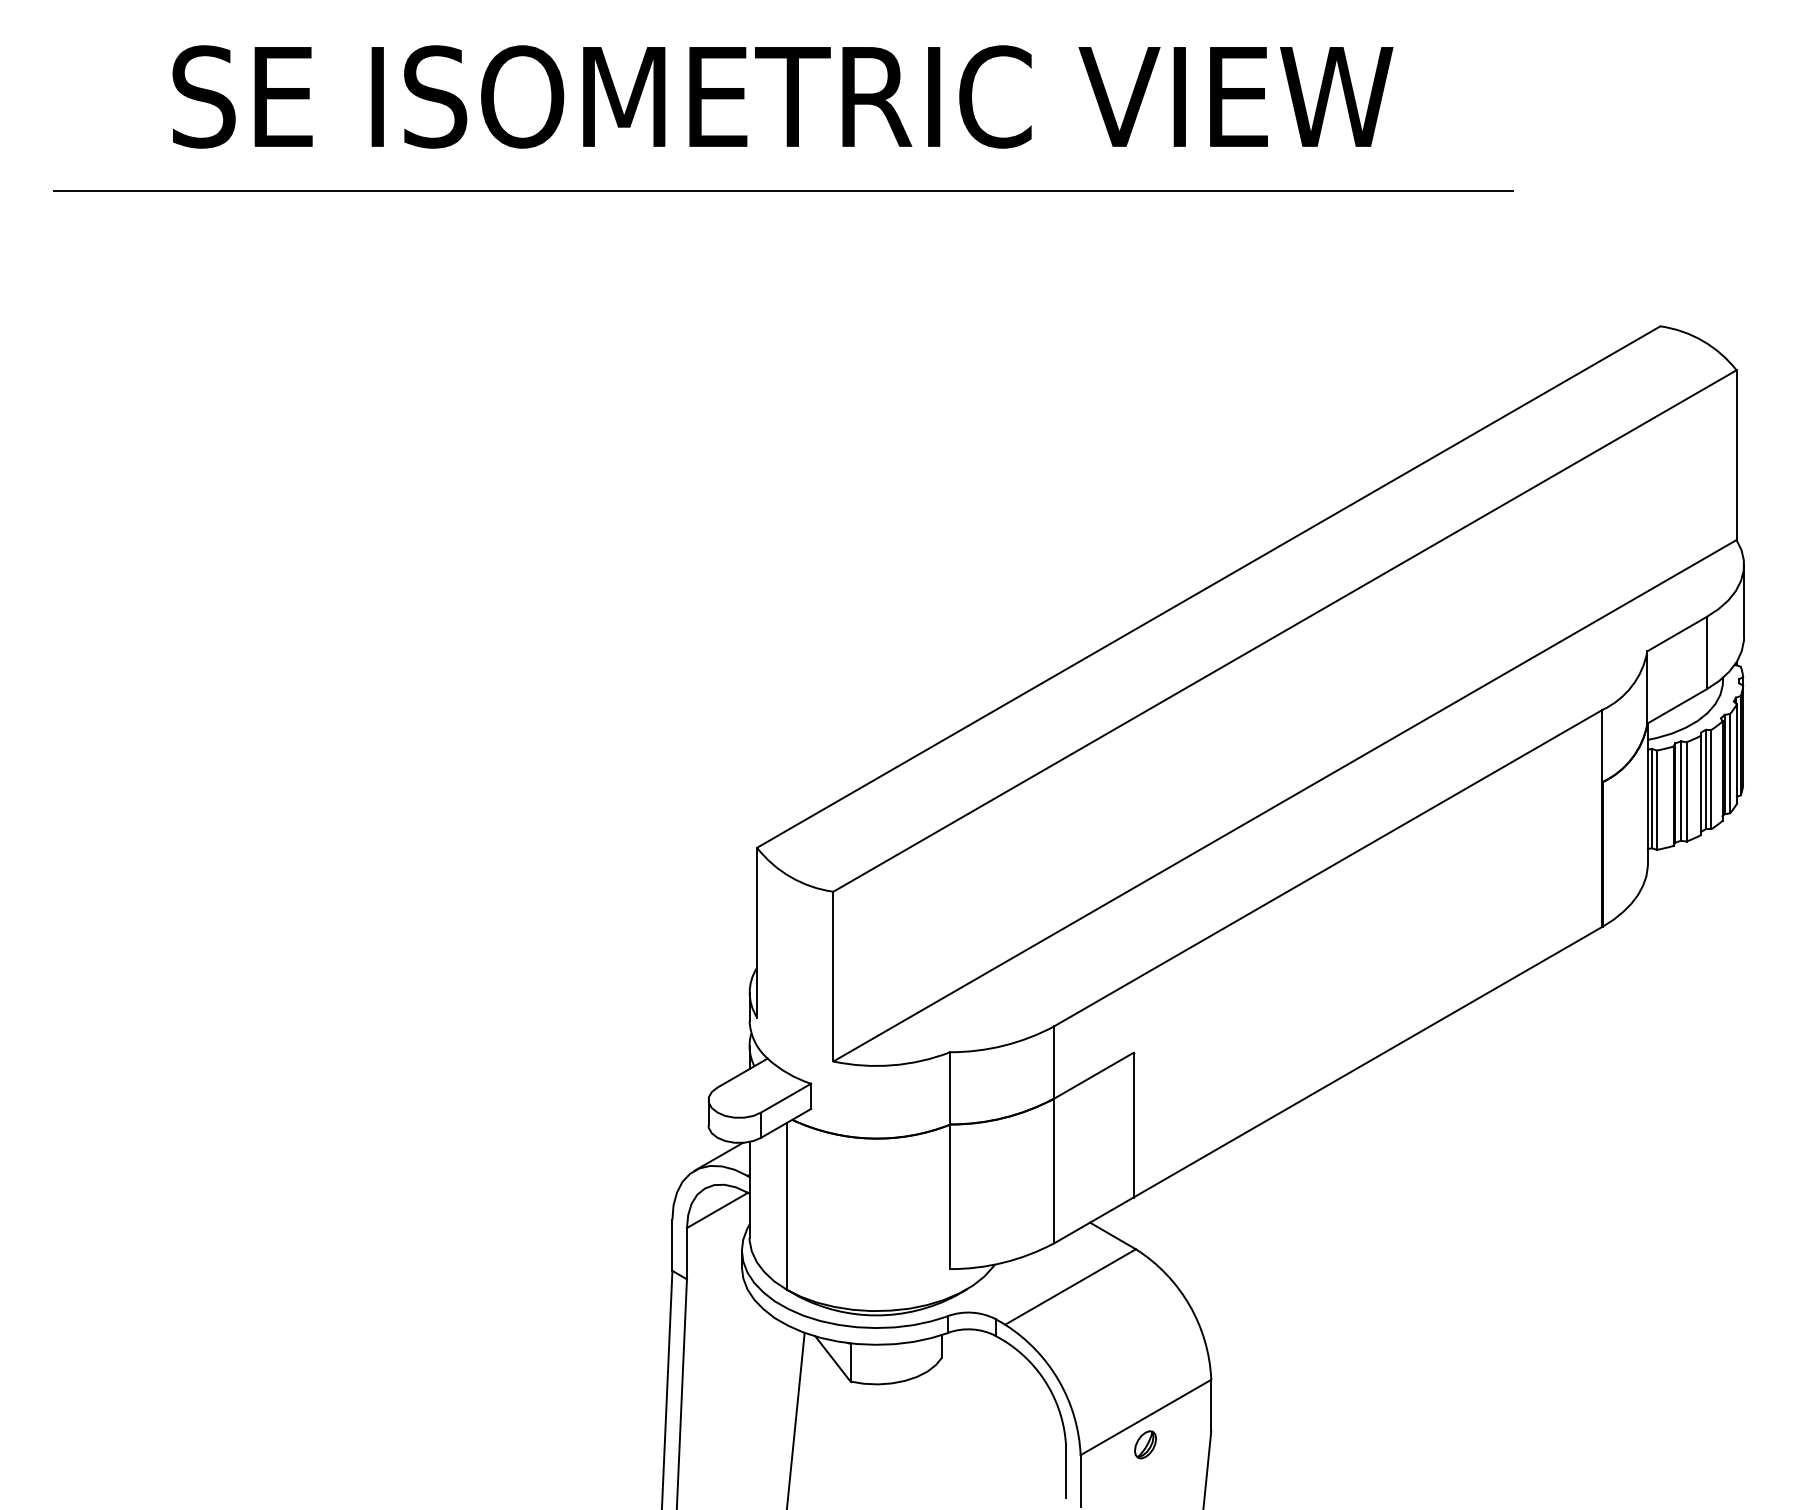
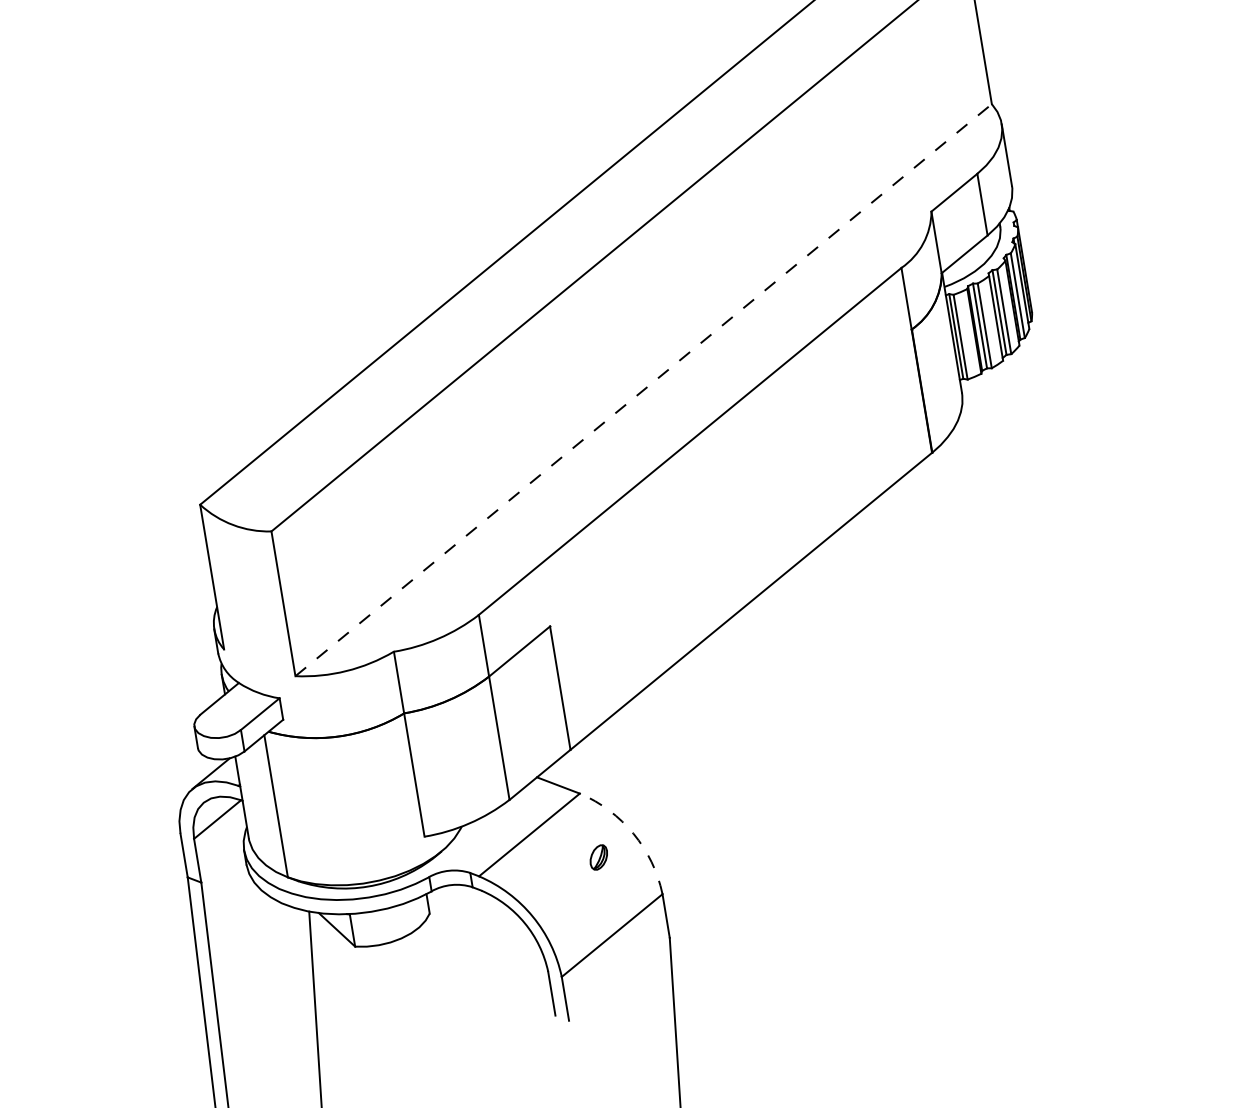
line: (1285, 800) -> (644, 389), solid -> dashed
arc: (1189, 1305) -> (633, 833), solid -> dashed
part: (1145, 1444) -> (598, 857), moved

